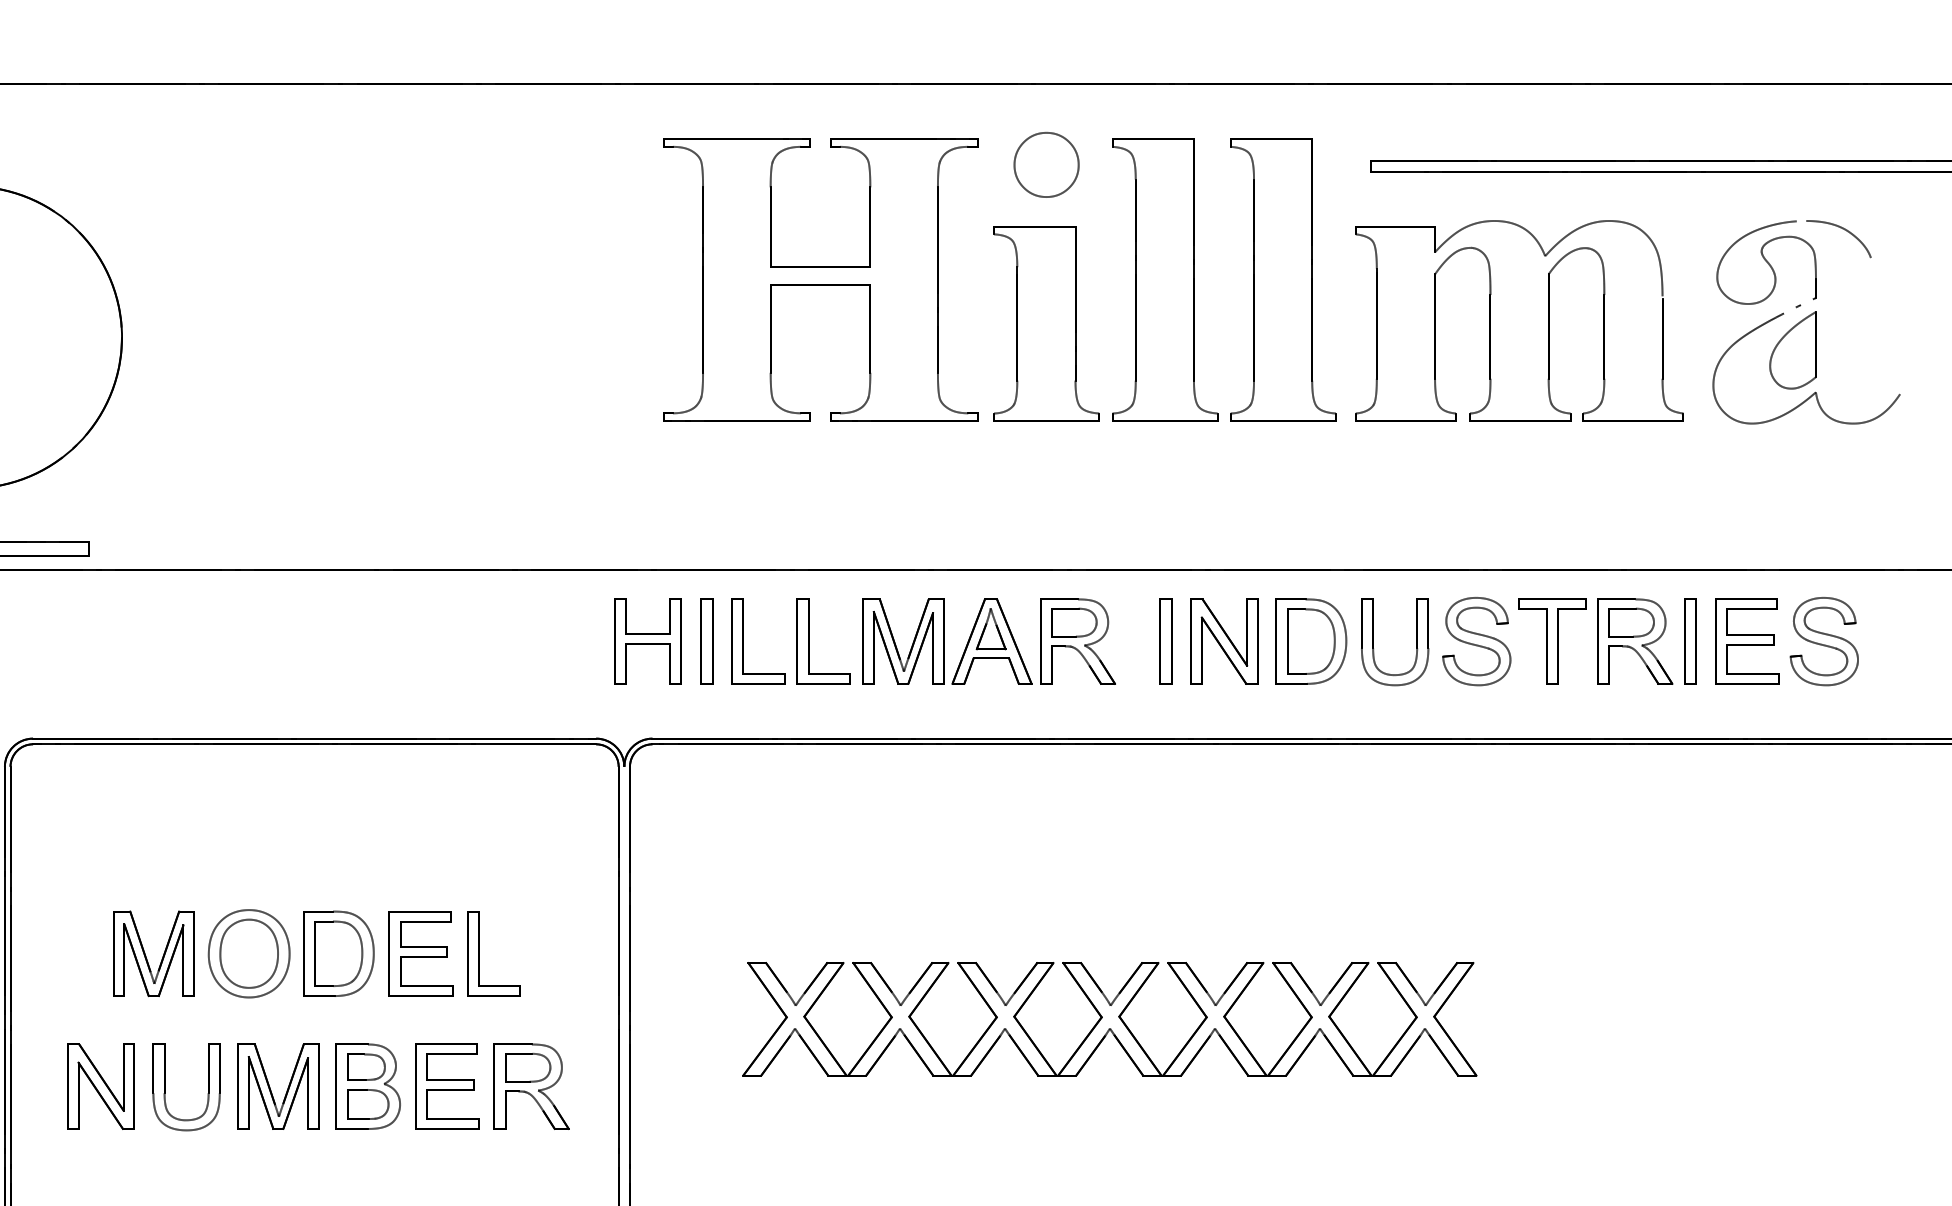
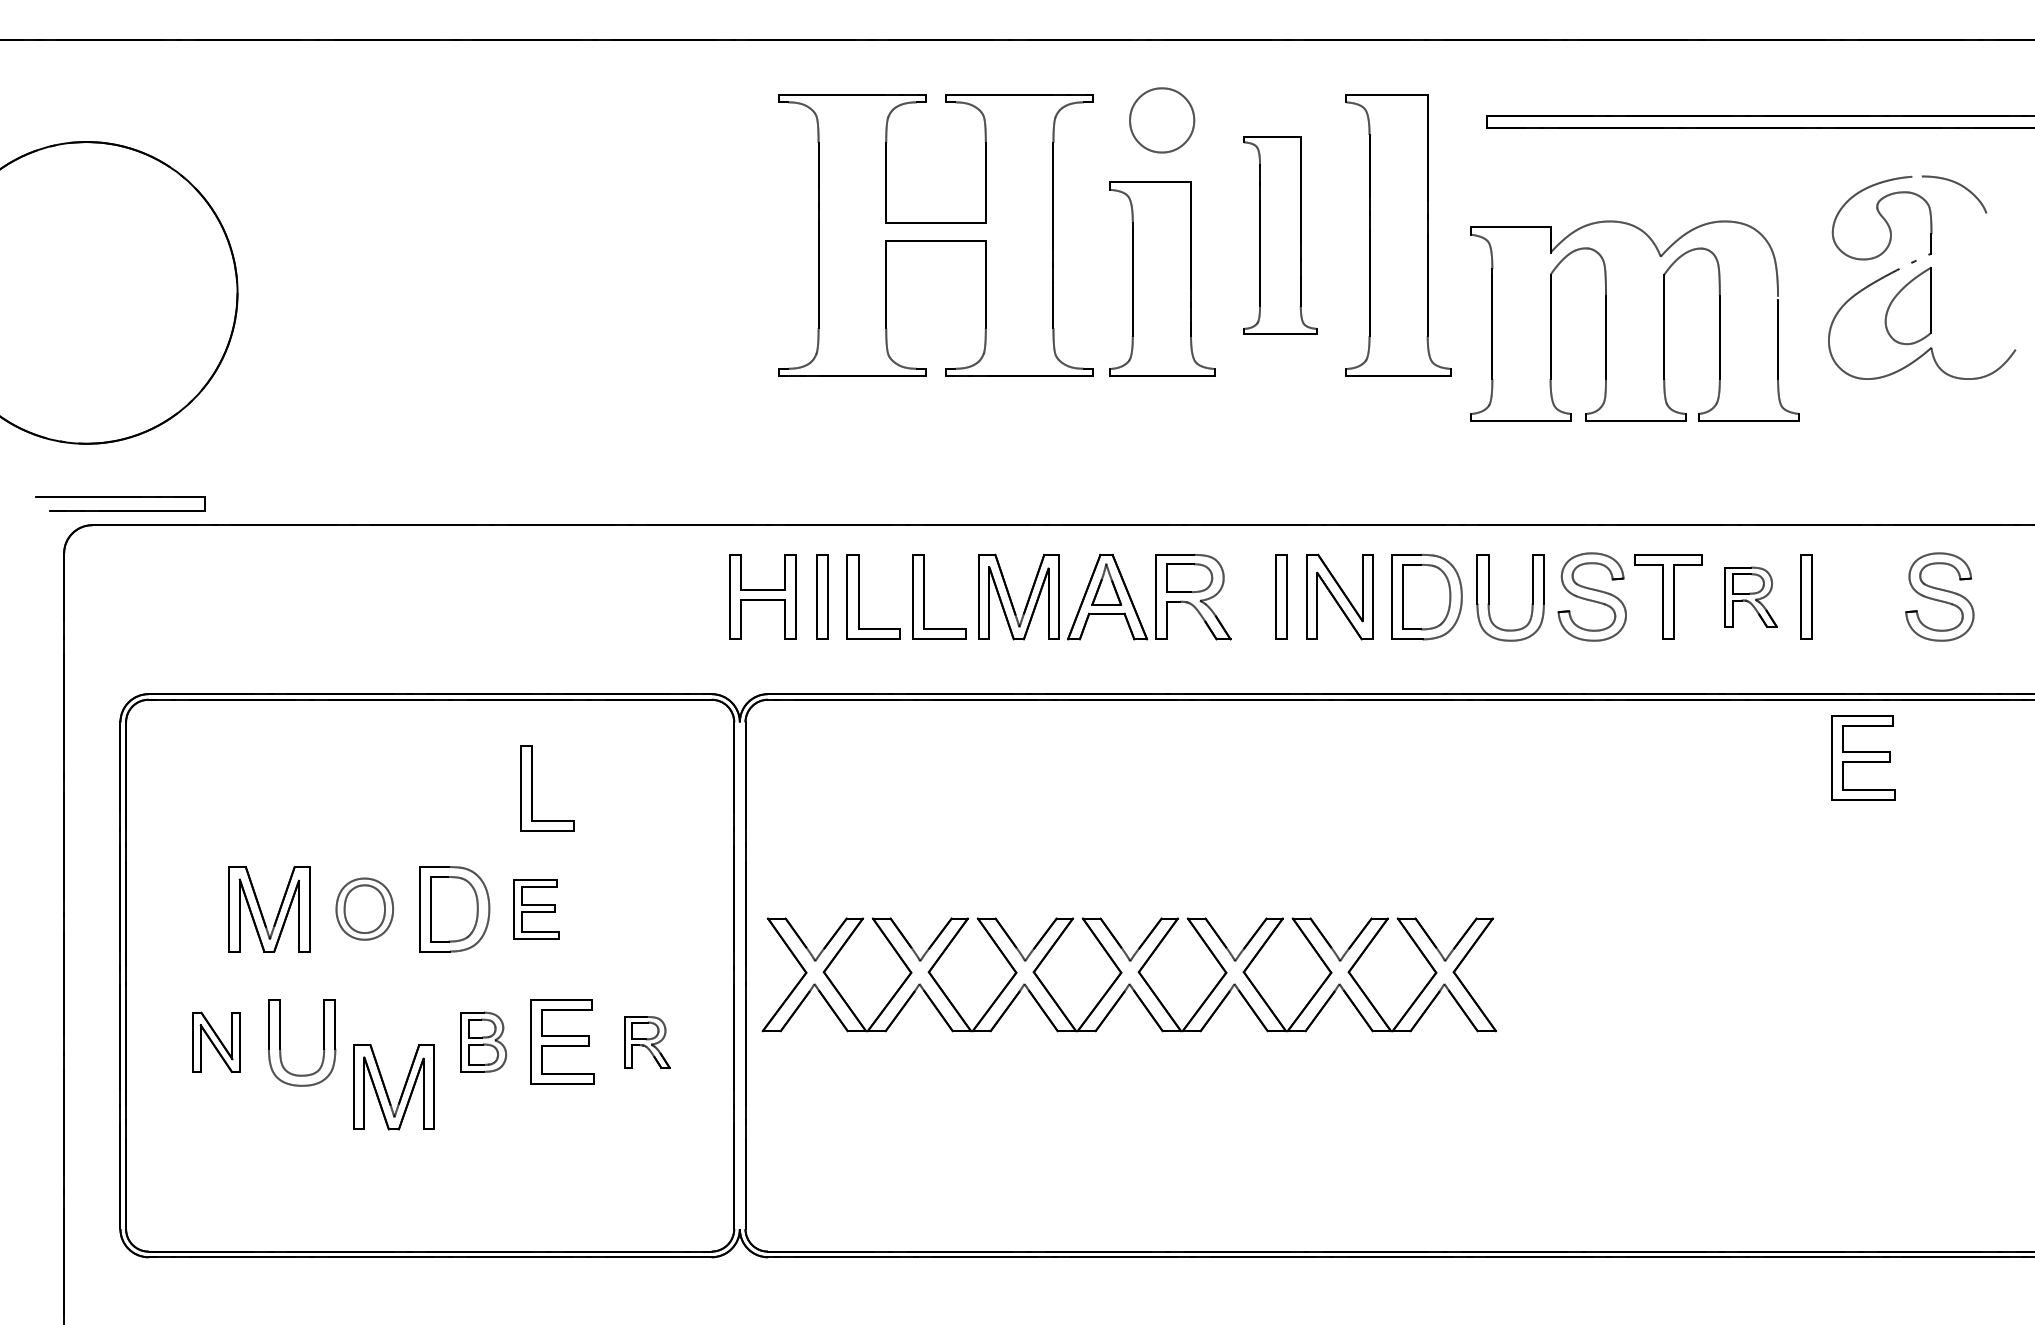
part: (1164, 280) -> (1280, 235), size x0.7
part: (1490, 320) -> (1606, 320), moved
part: (1747, 641) -> (1863, 757), moved
part: (1634, 642) -> (1750, 597), size x0.7
part: (248, 953) -> (364, 908), size x0.7
part: (420, 954) -> (536, 909), size x0.7
part: (478, 954) -> (532, 788), moved
part: (1108, 1019) -> (1128, 974), moved
part: (100, 1087) -> (216, 1042), size x0.7
part: (367, 1087) -> (483, 1042), size x0.7
part: (531, 1087) -> (647, 1042), size x0.6
part: (270, 1089) -> (386, 1089), moved

